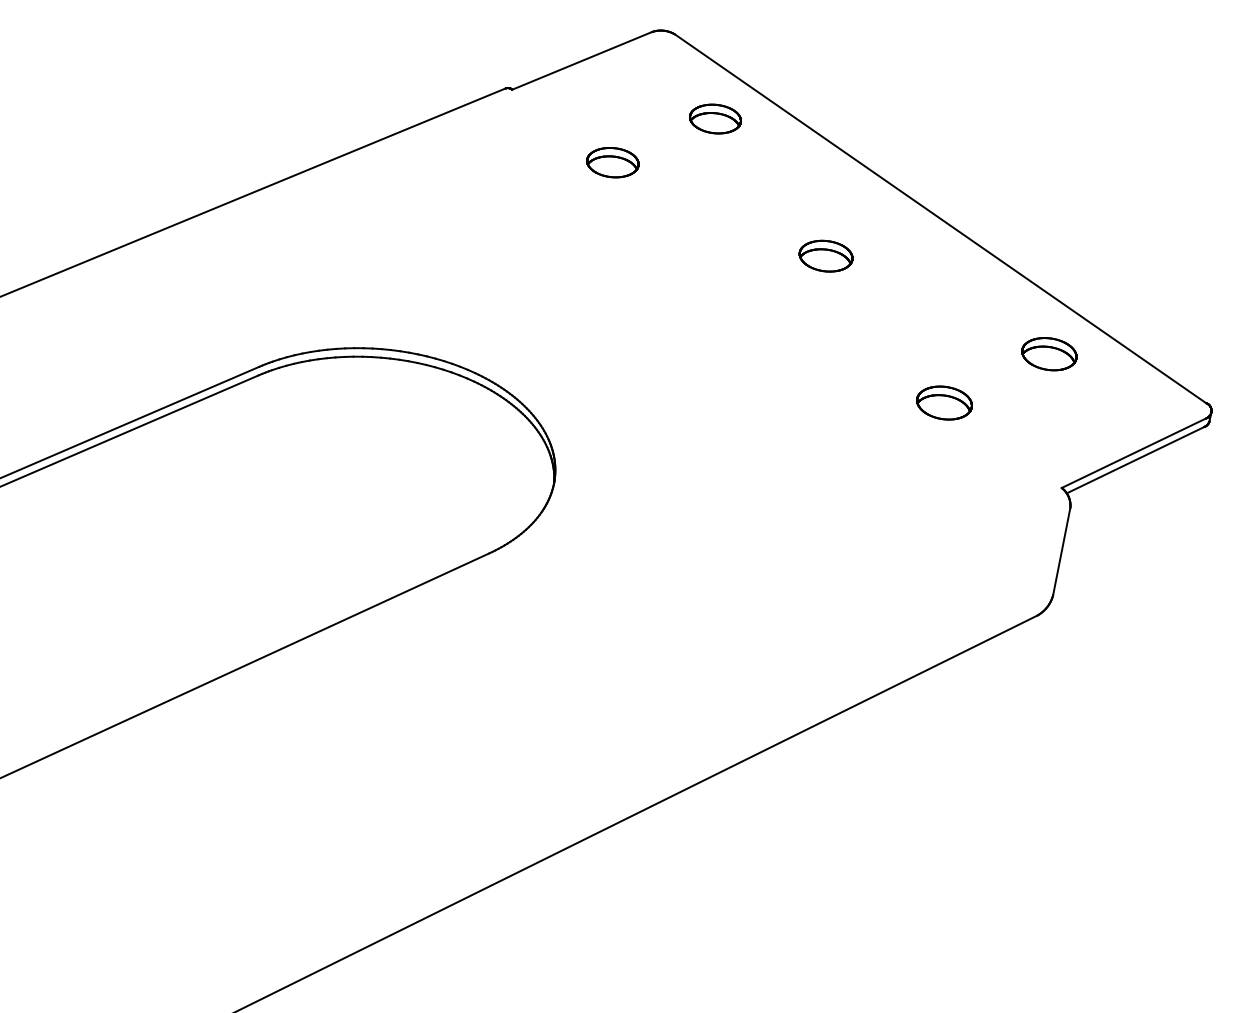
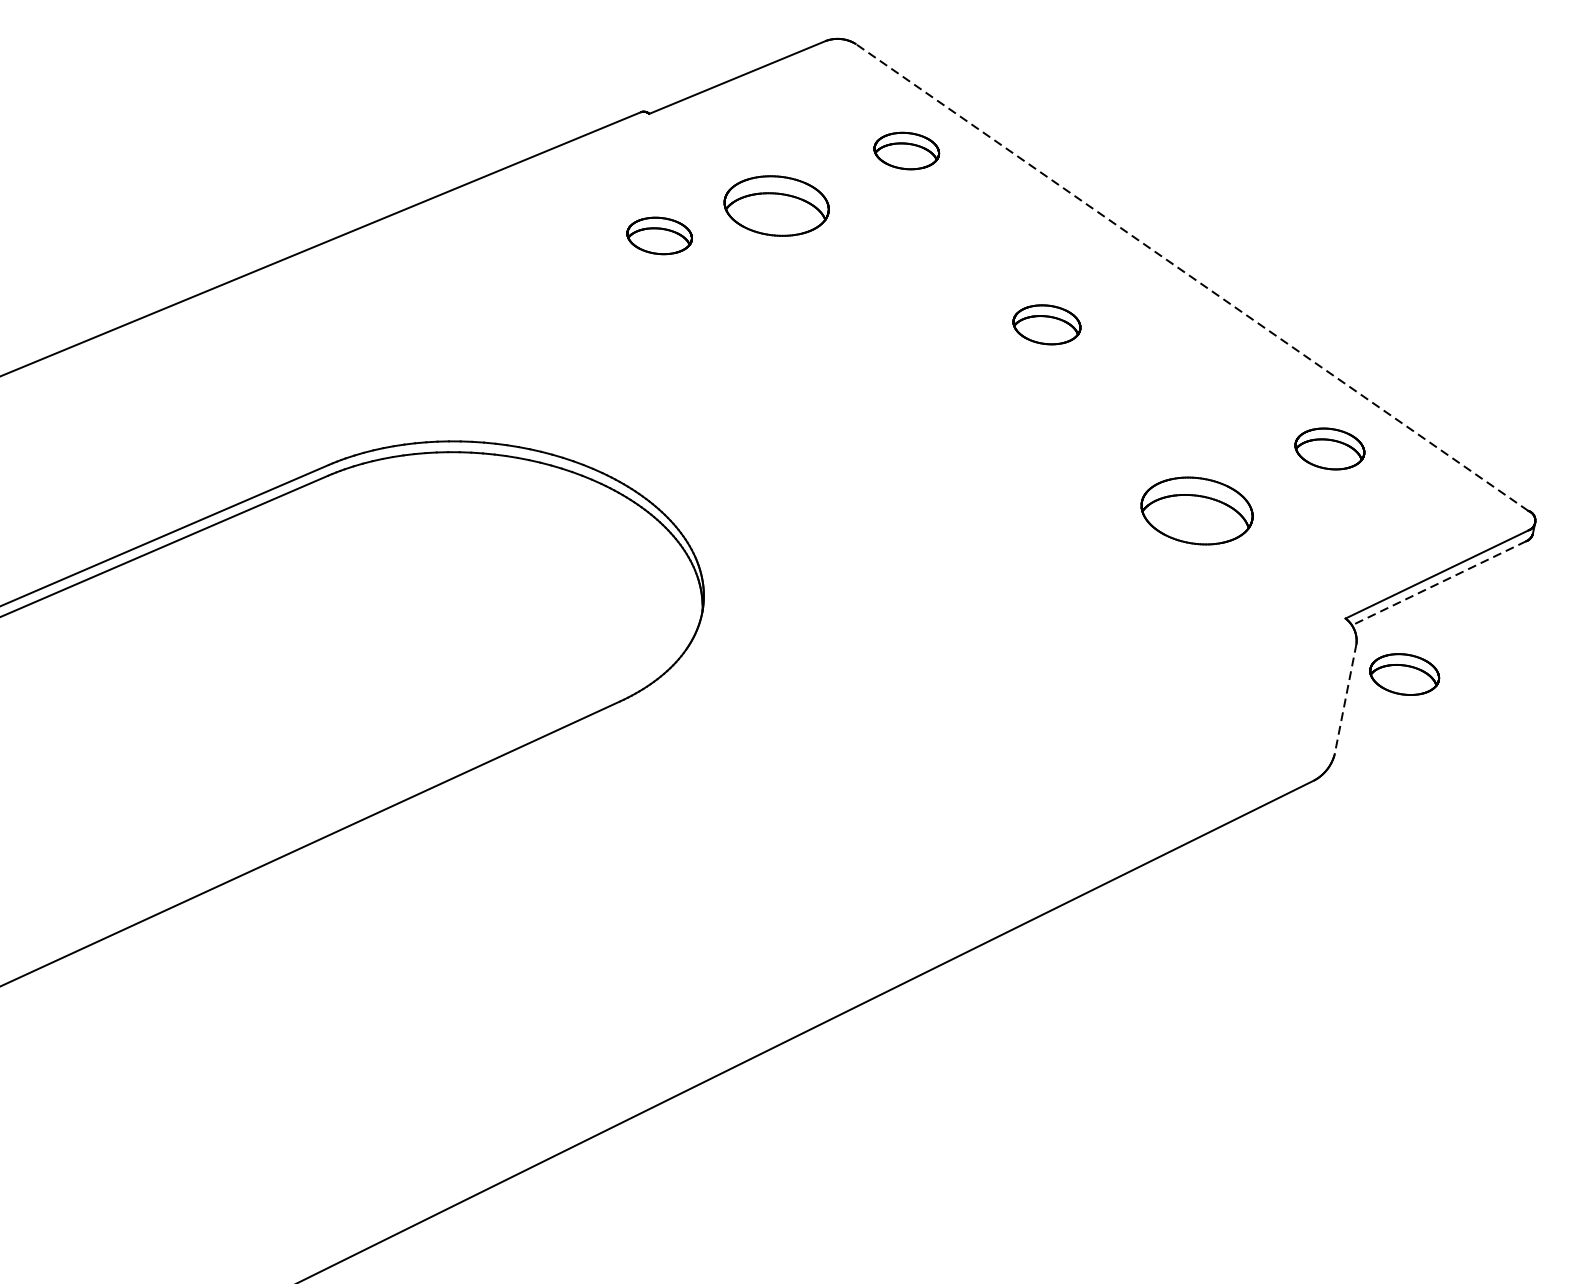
part: (612, 162) -> (776, 206), size x1.6
part: (520, 185) -> (659, 235), added
line: (940, 218) -> (1191, 277), solid -> dashed
part: (944, 402) -> (1197, 510), size x1.6
line: (1135, 460) -> (1439, 583), solid -> dashed
part: (1108, 532) -> (1404, 674), added
line: (1061, 552) -> (1345, 700), solid -> dashed

